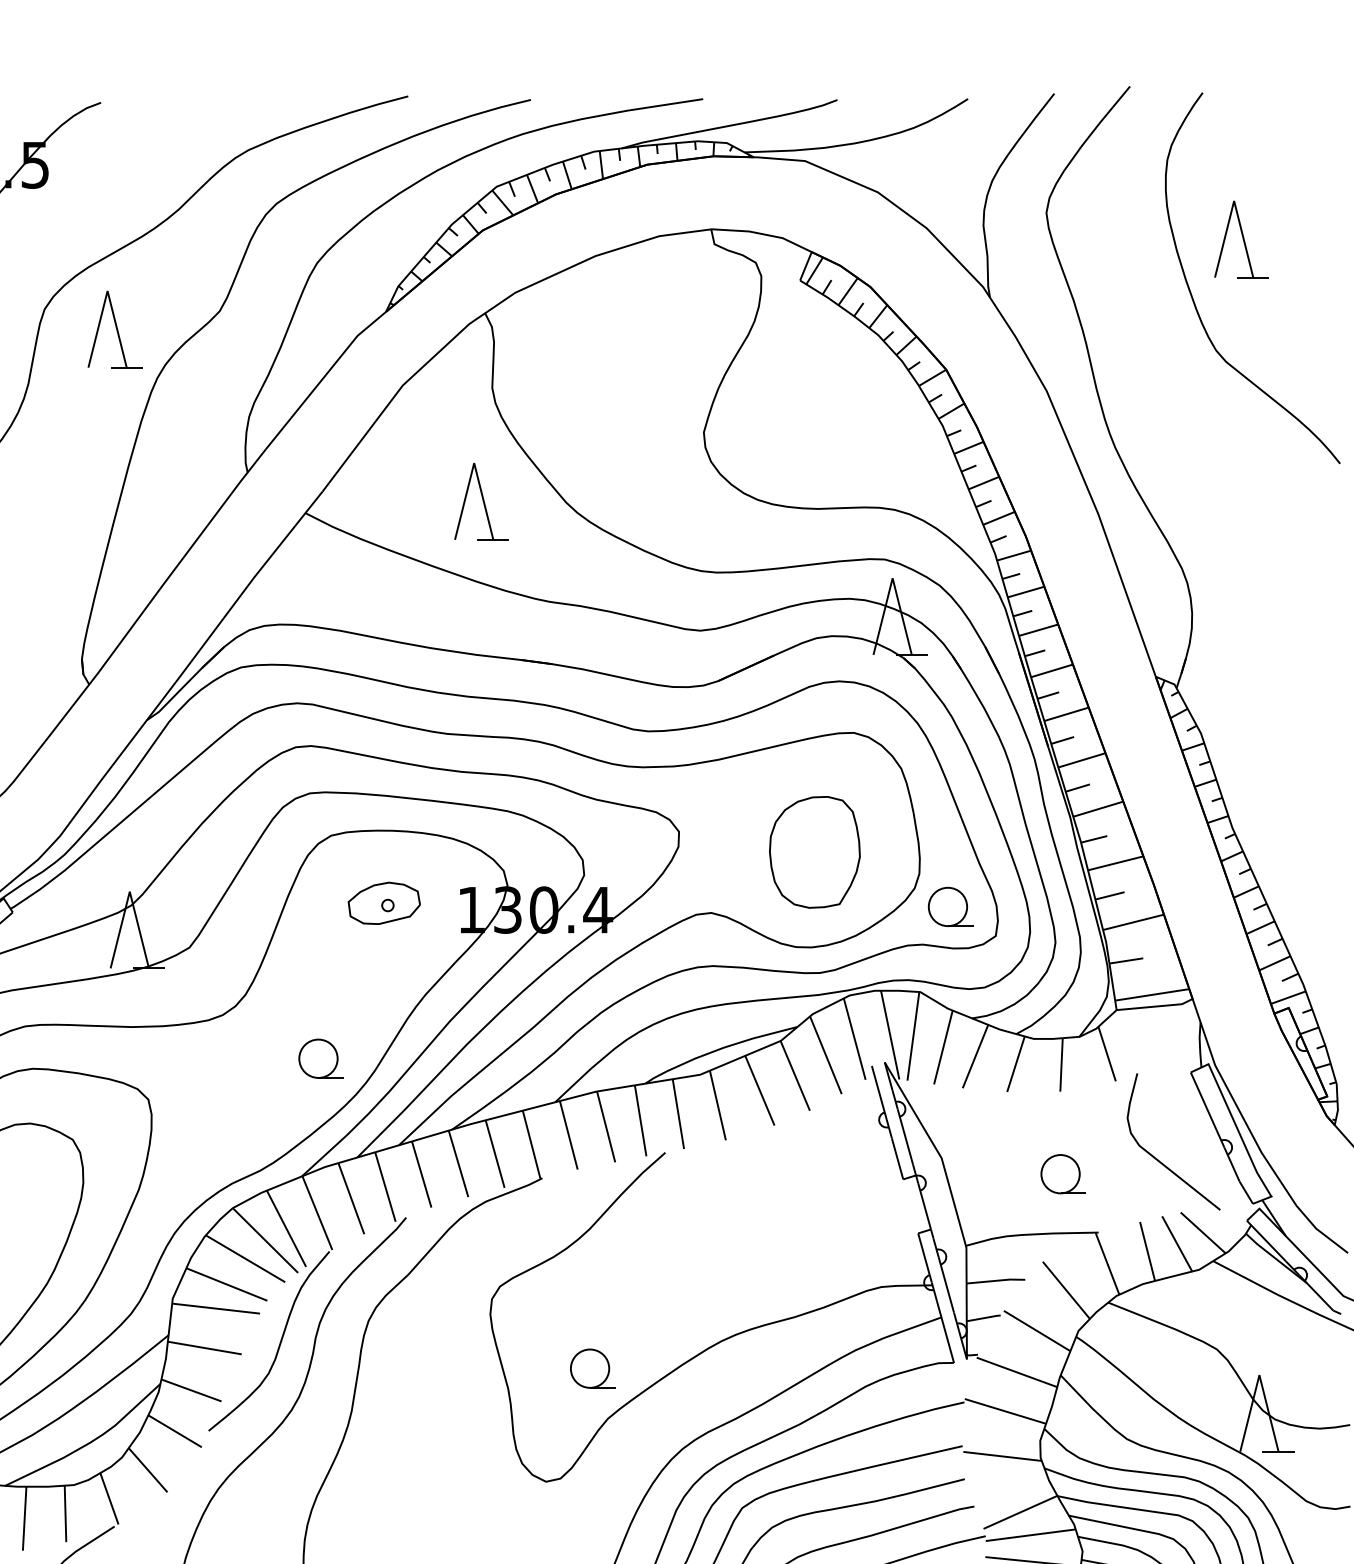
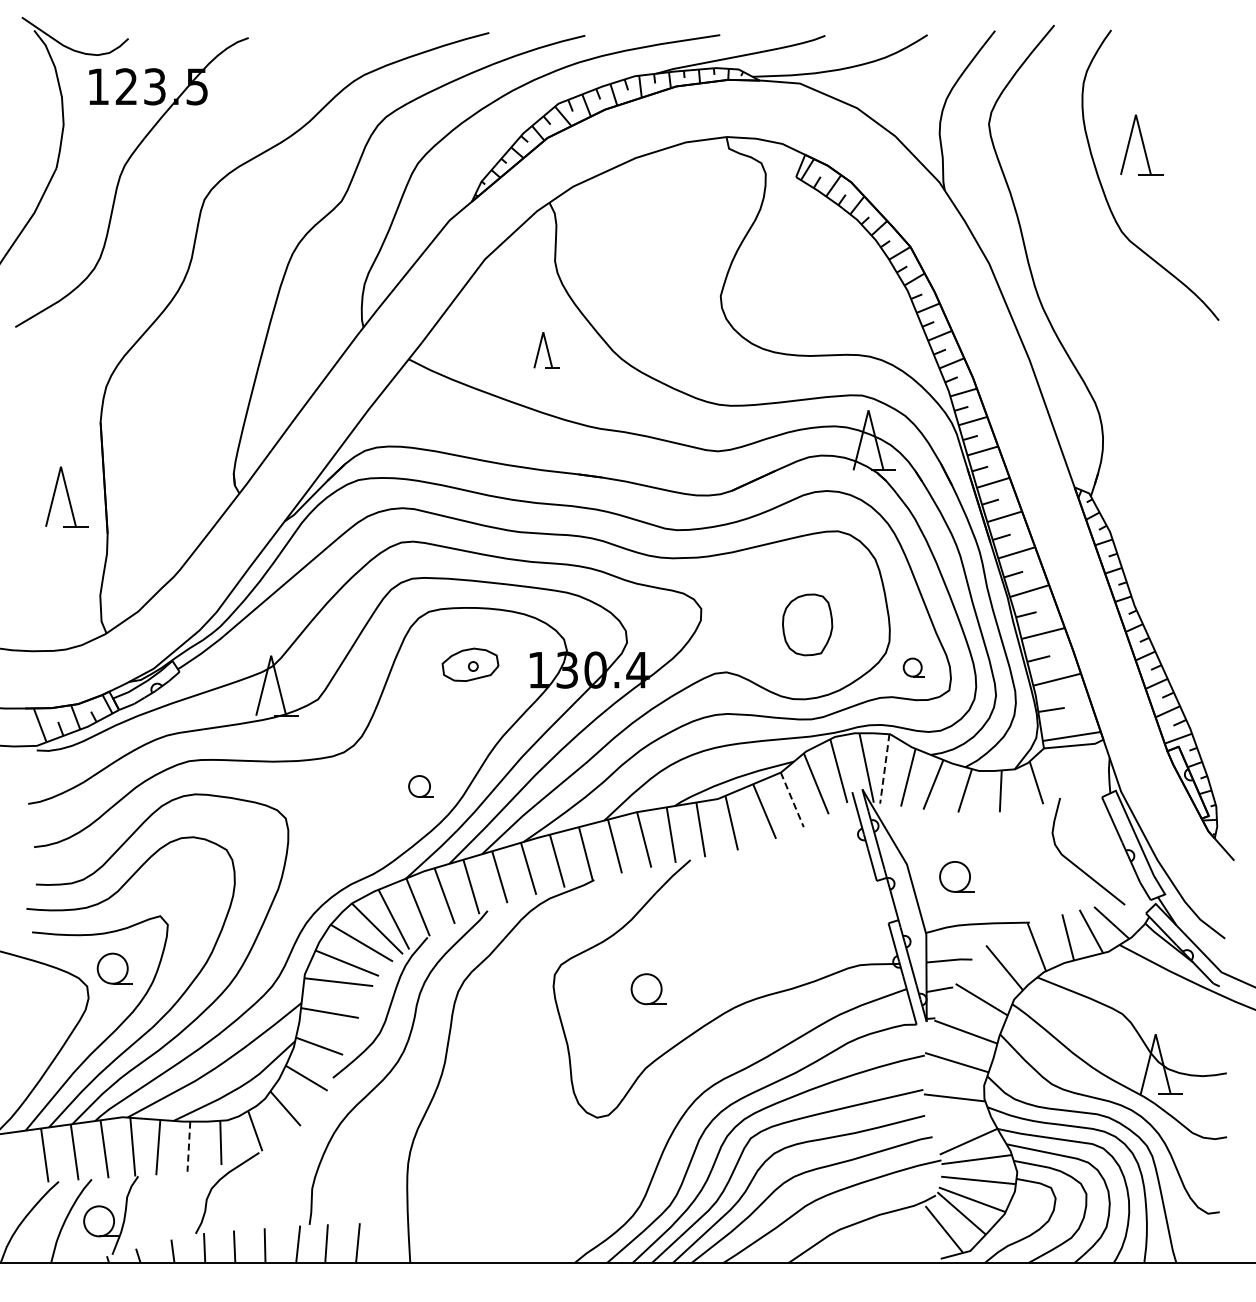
part: (114, 329) -> (259, 215), removed
part: (481, 501) -> (546, 350), size x0.6
part: (814, 851) -> (807, 624), size x0.7
part: (950, 906) -> (913, 667), size x0.6
line: (913, 1037) -> (884, 769), solid -> dashed
part: (320, 1058) -> (420, 786), size x0.7
line: (795, 1075) -> (792, 799), solid -> dashed
part: (1062, 1173) -> (956, 876), moved
part: (592, 1369) -> (648, 989), moved
line: (24, 1519) -> (188, 1147), solid -> dashed

